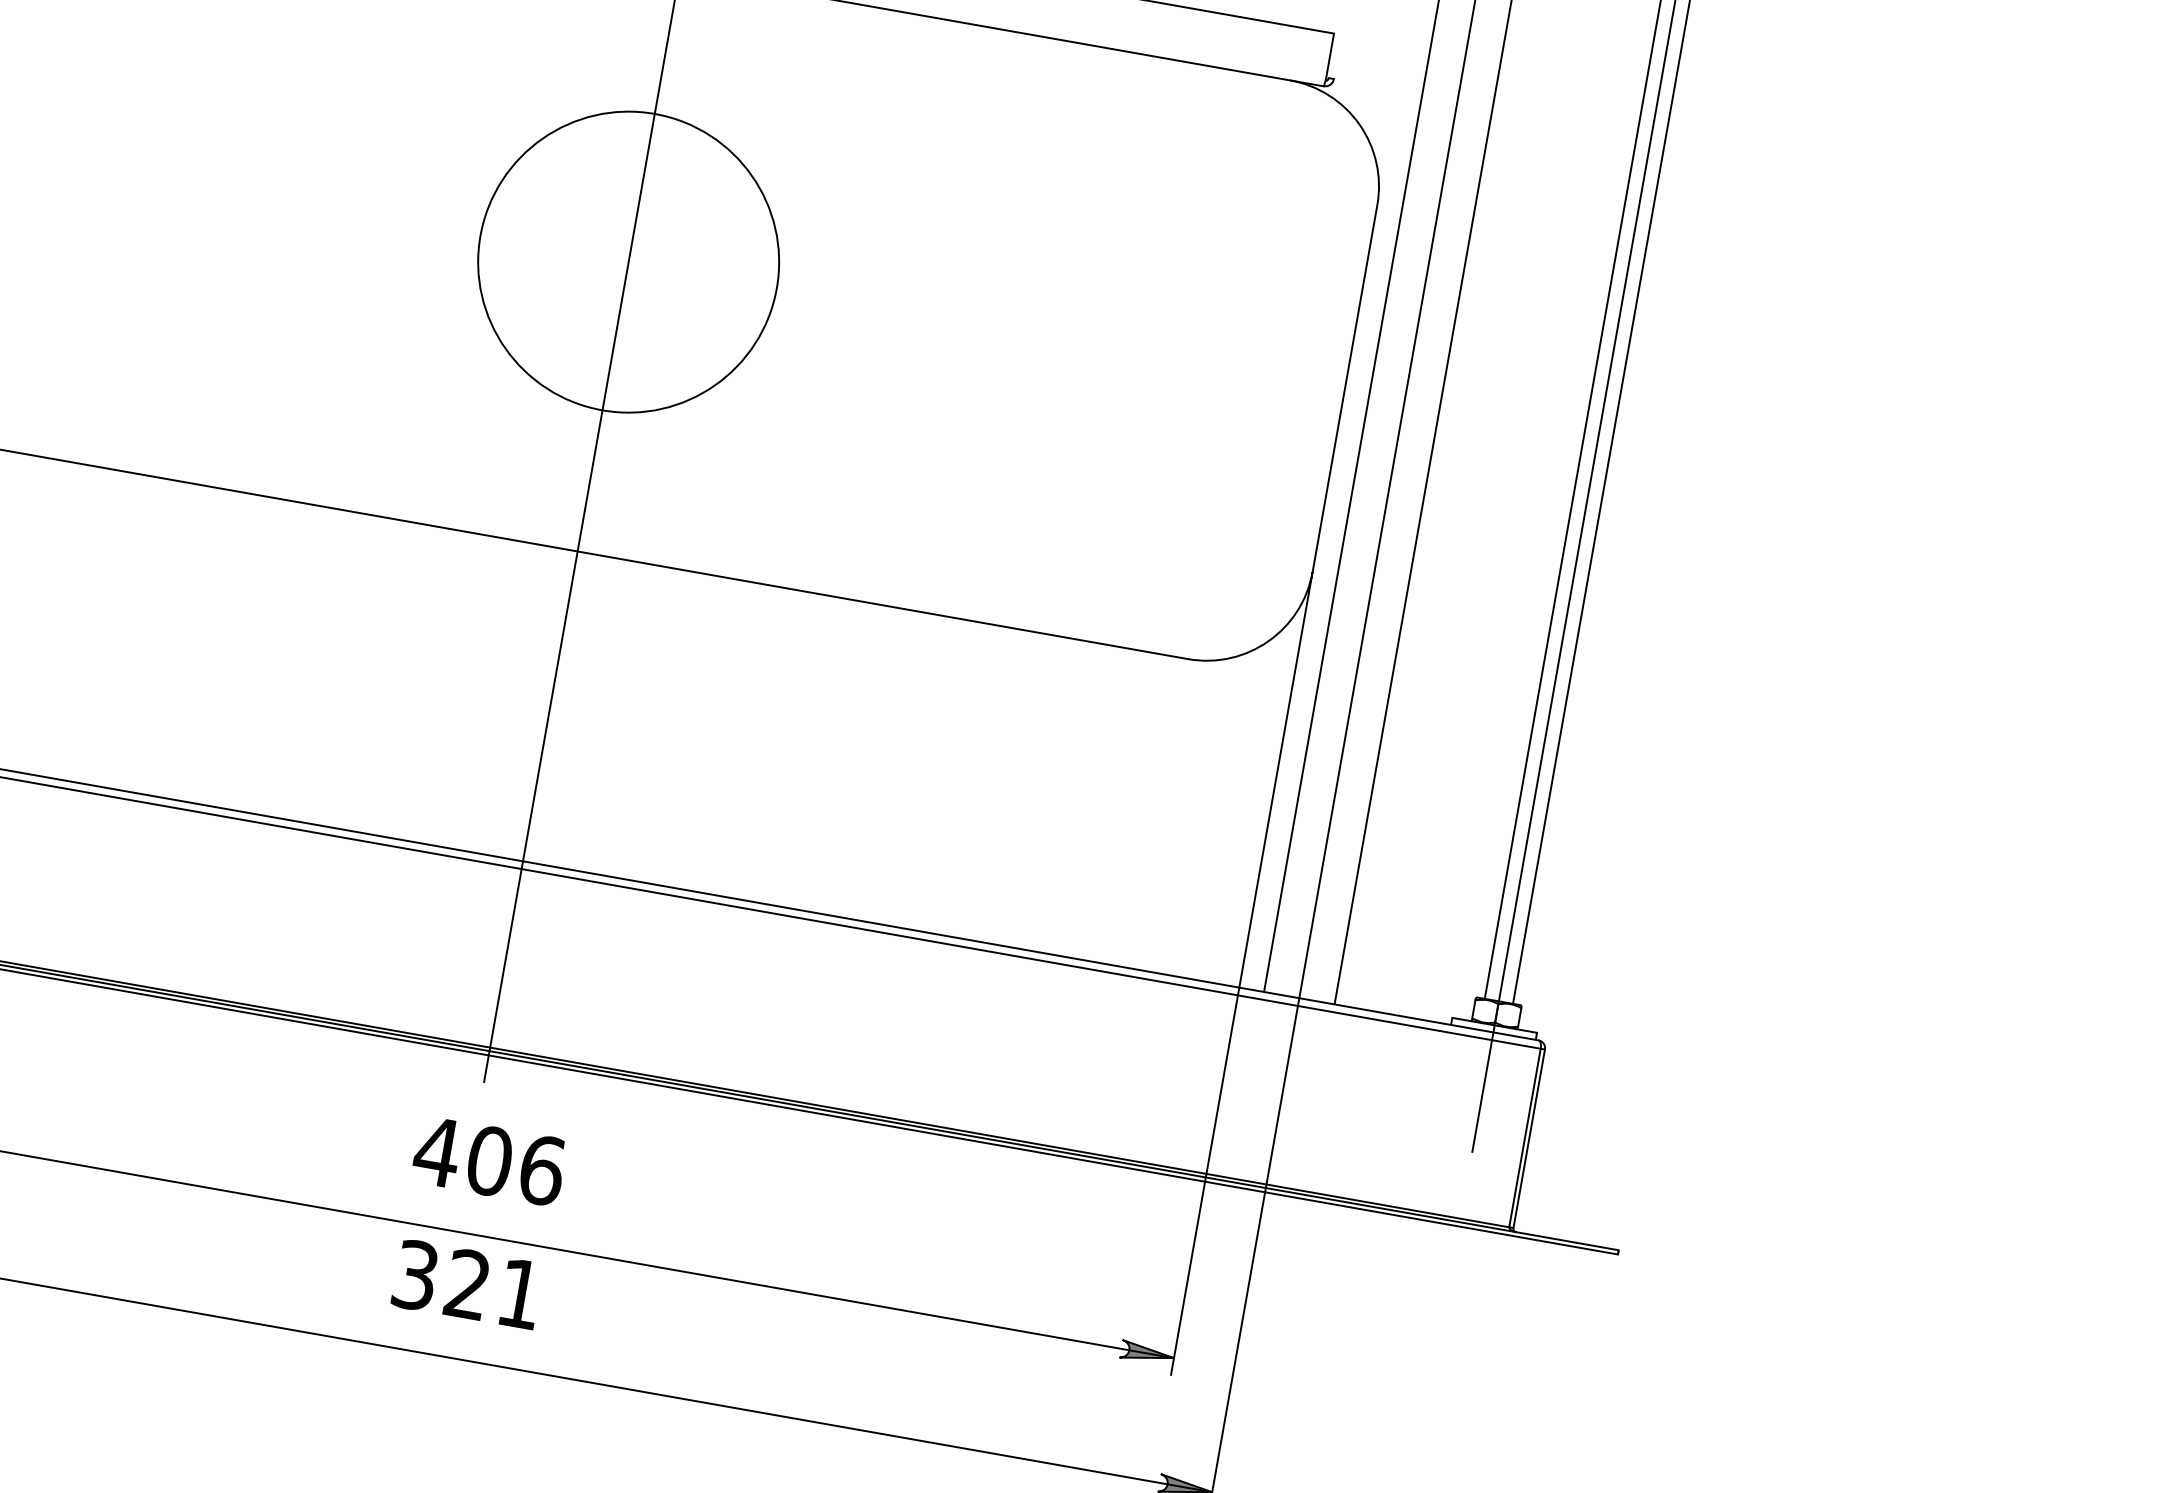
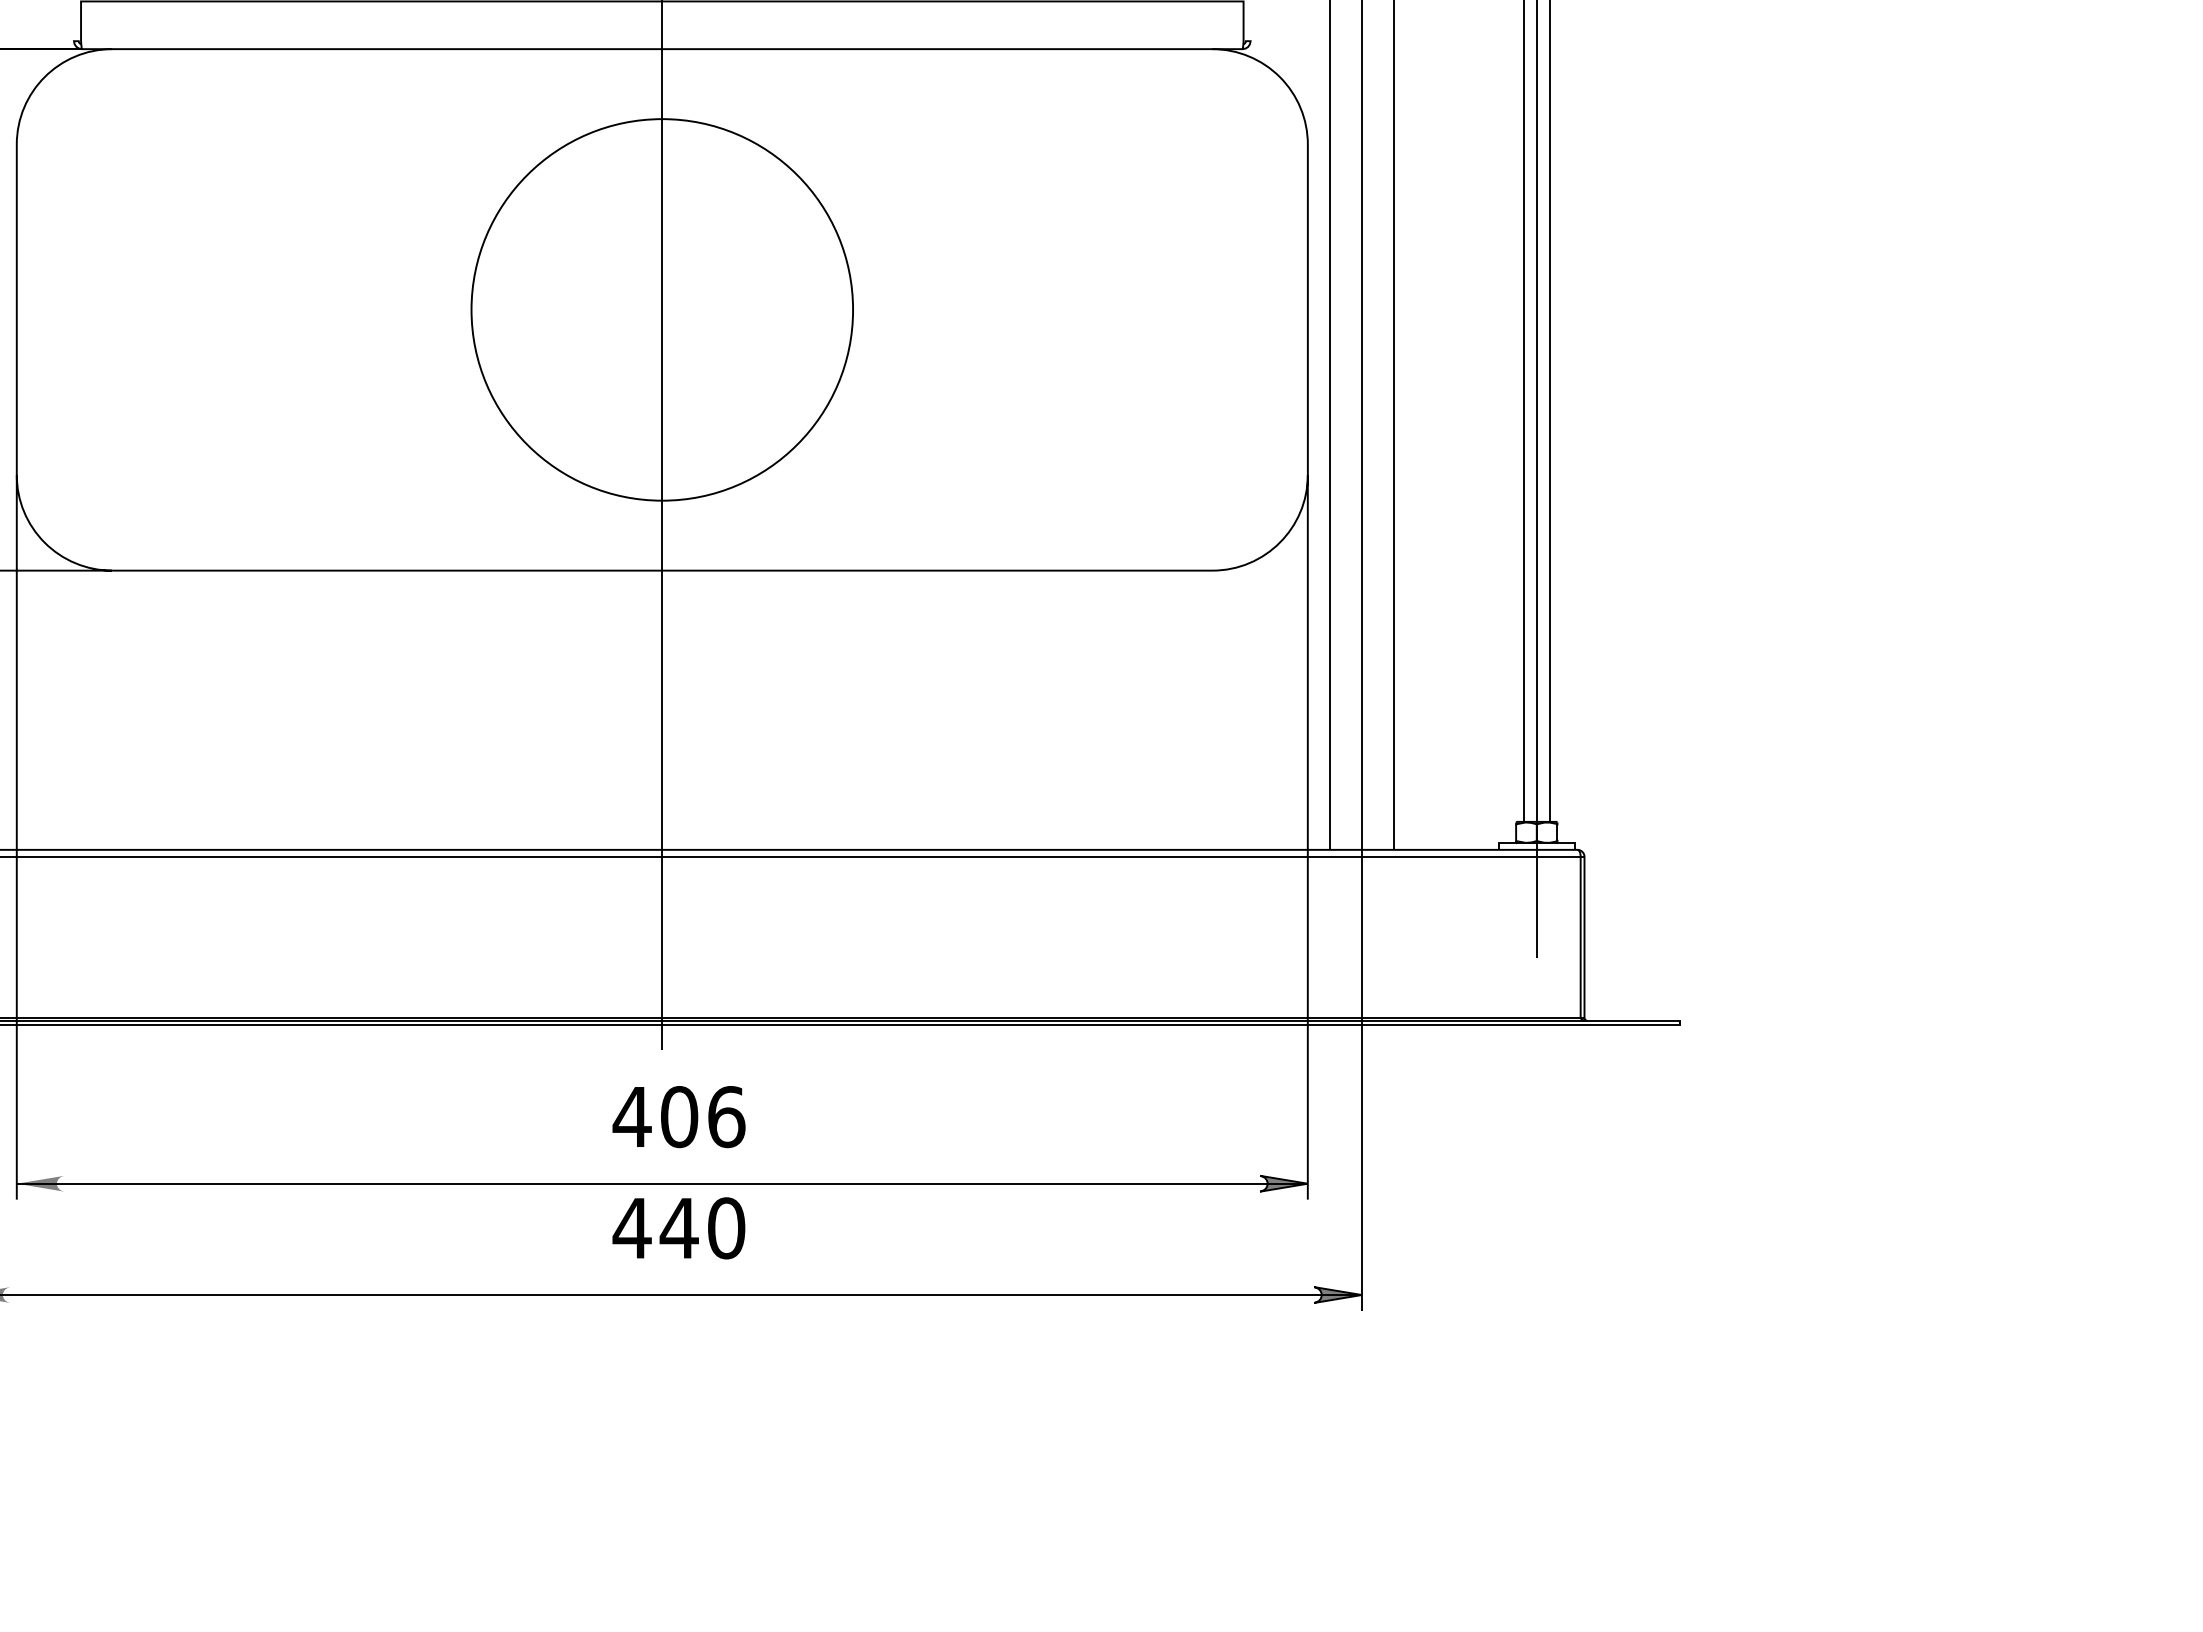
circle: (628, 261) -> (662, 309), size x1.43
text: (466, 1284) -> (678, 1228), 321 -> 440

